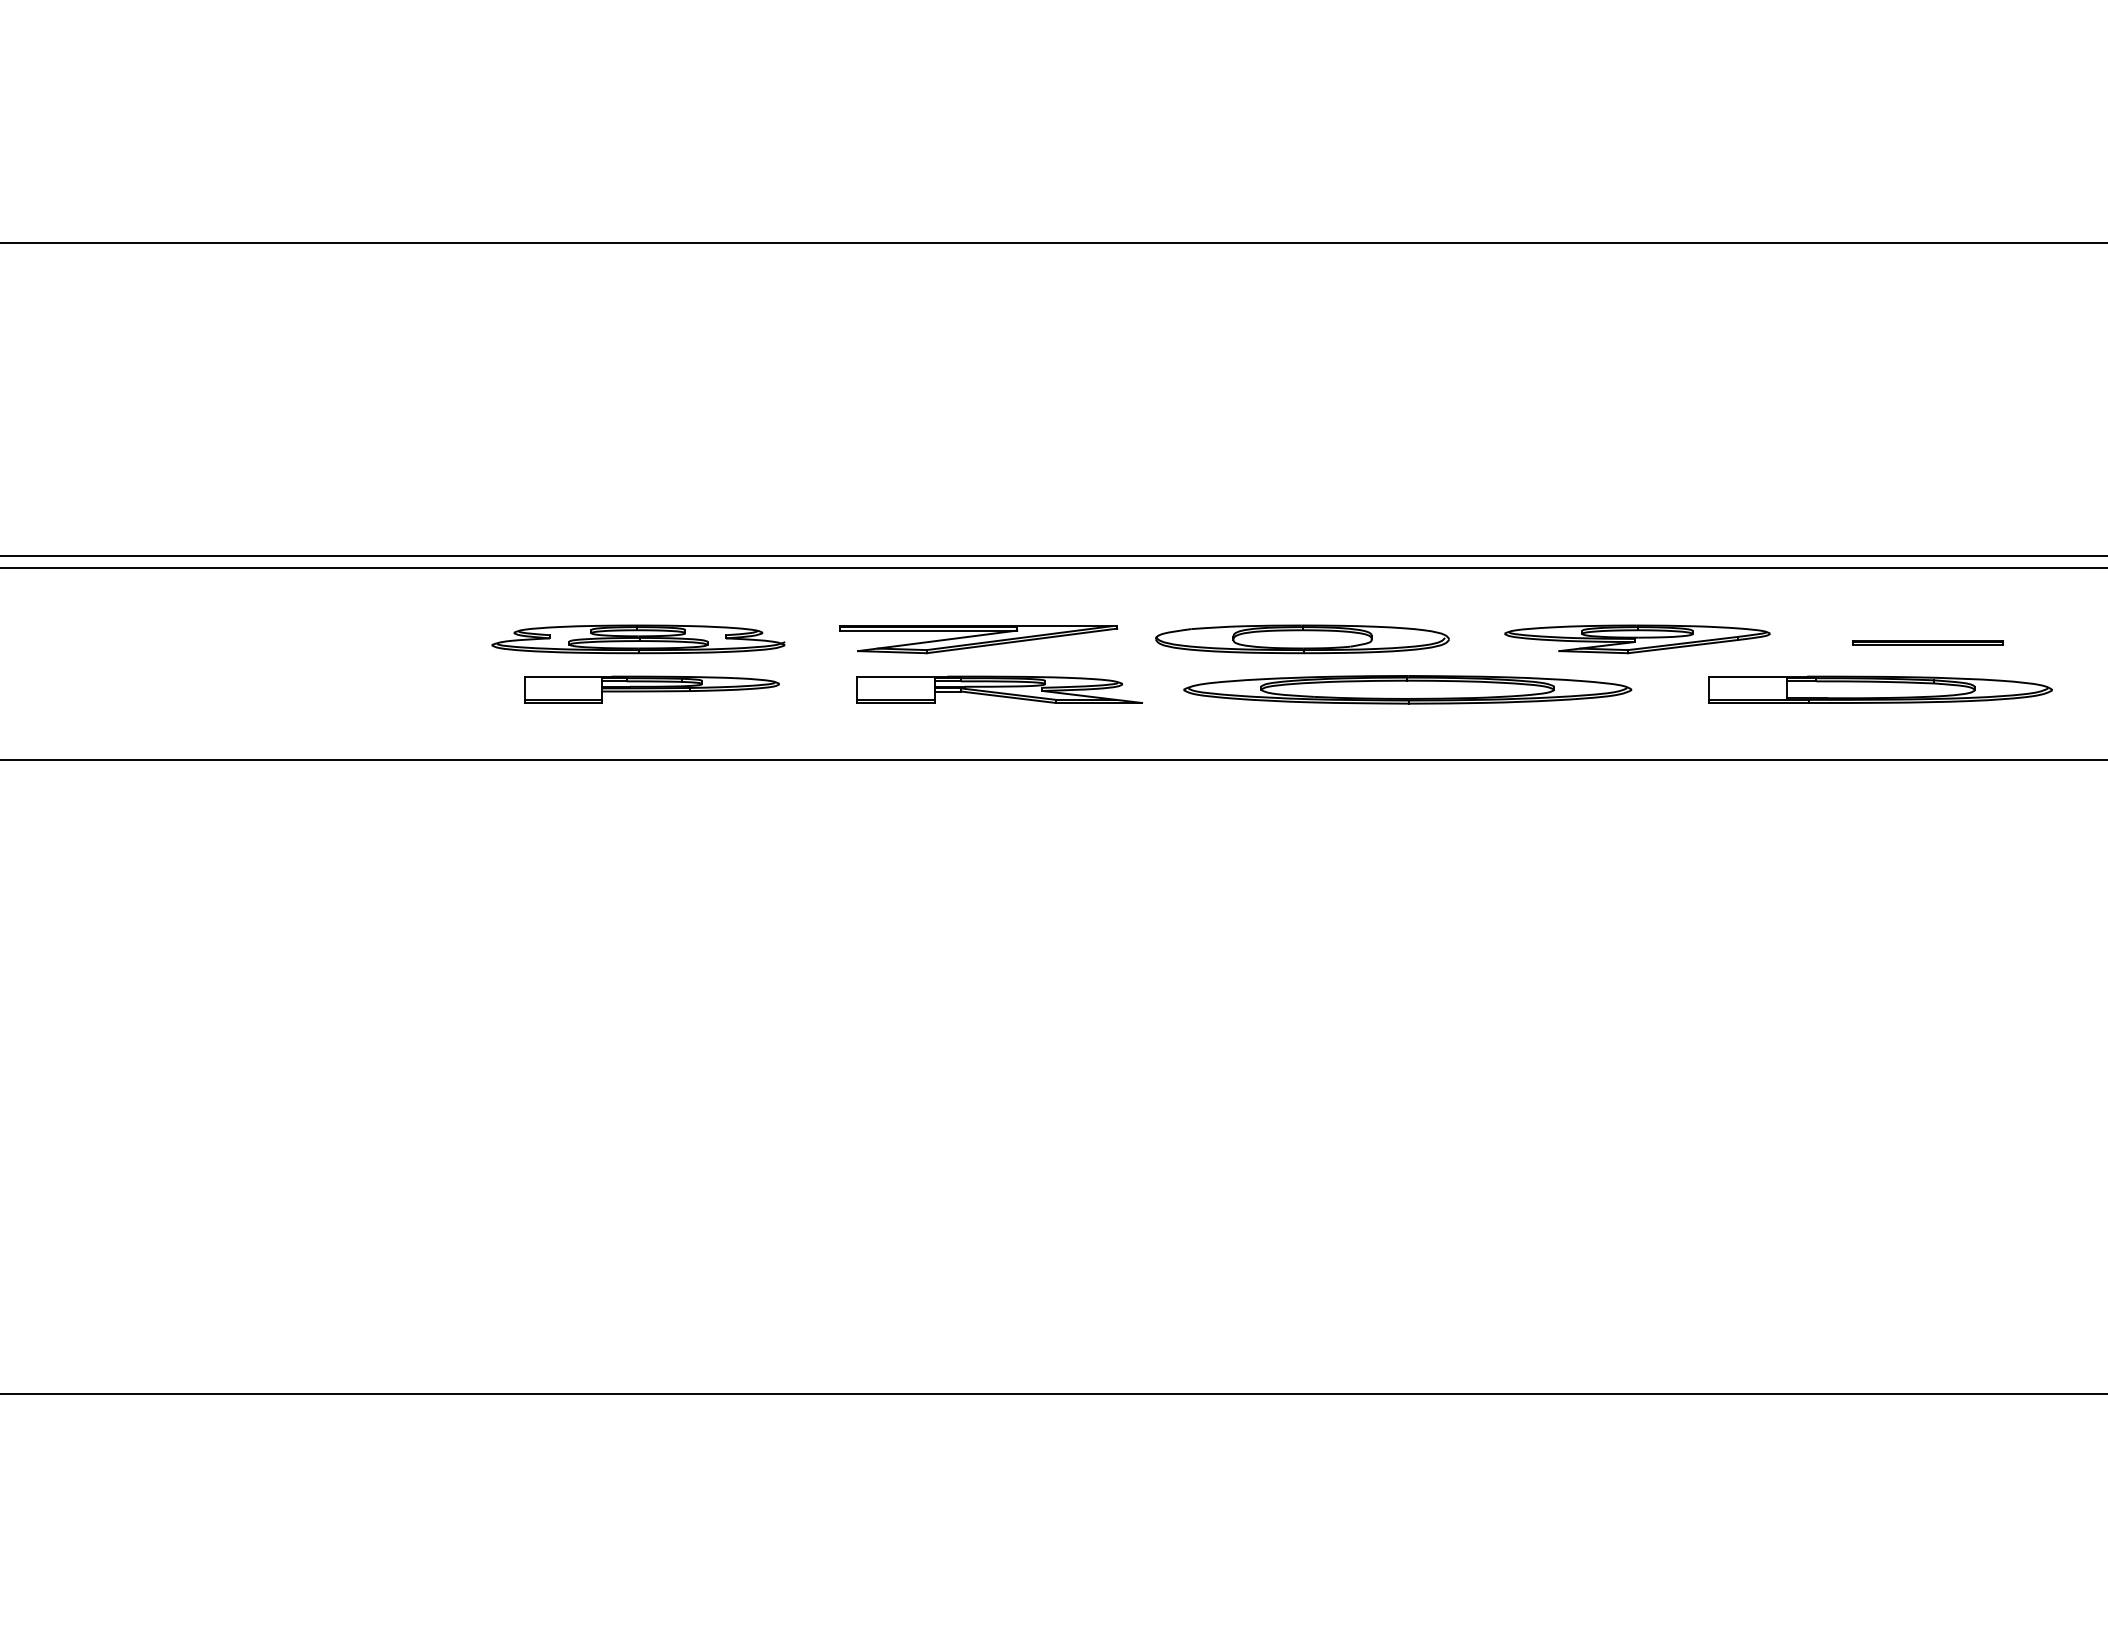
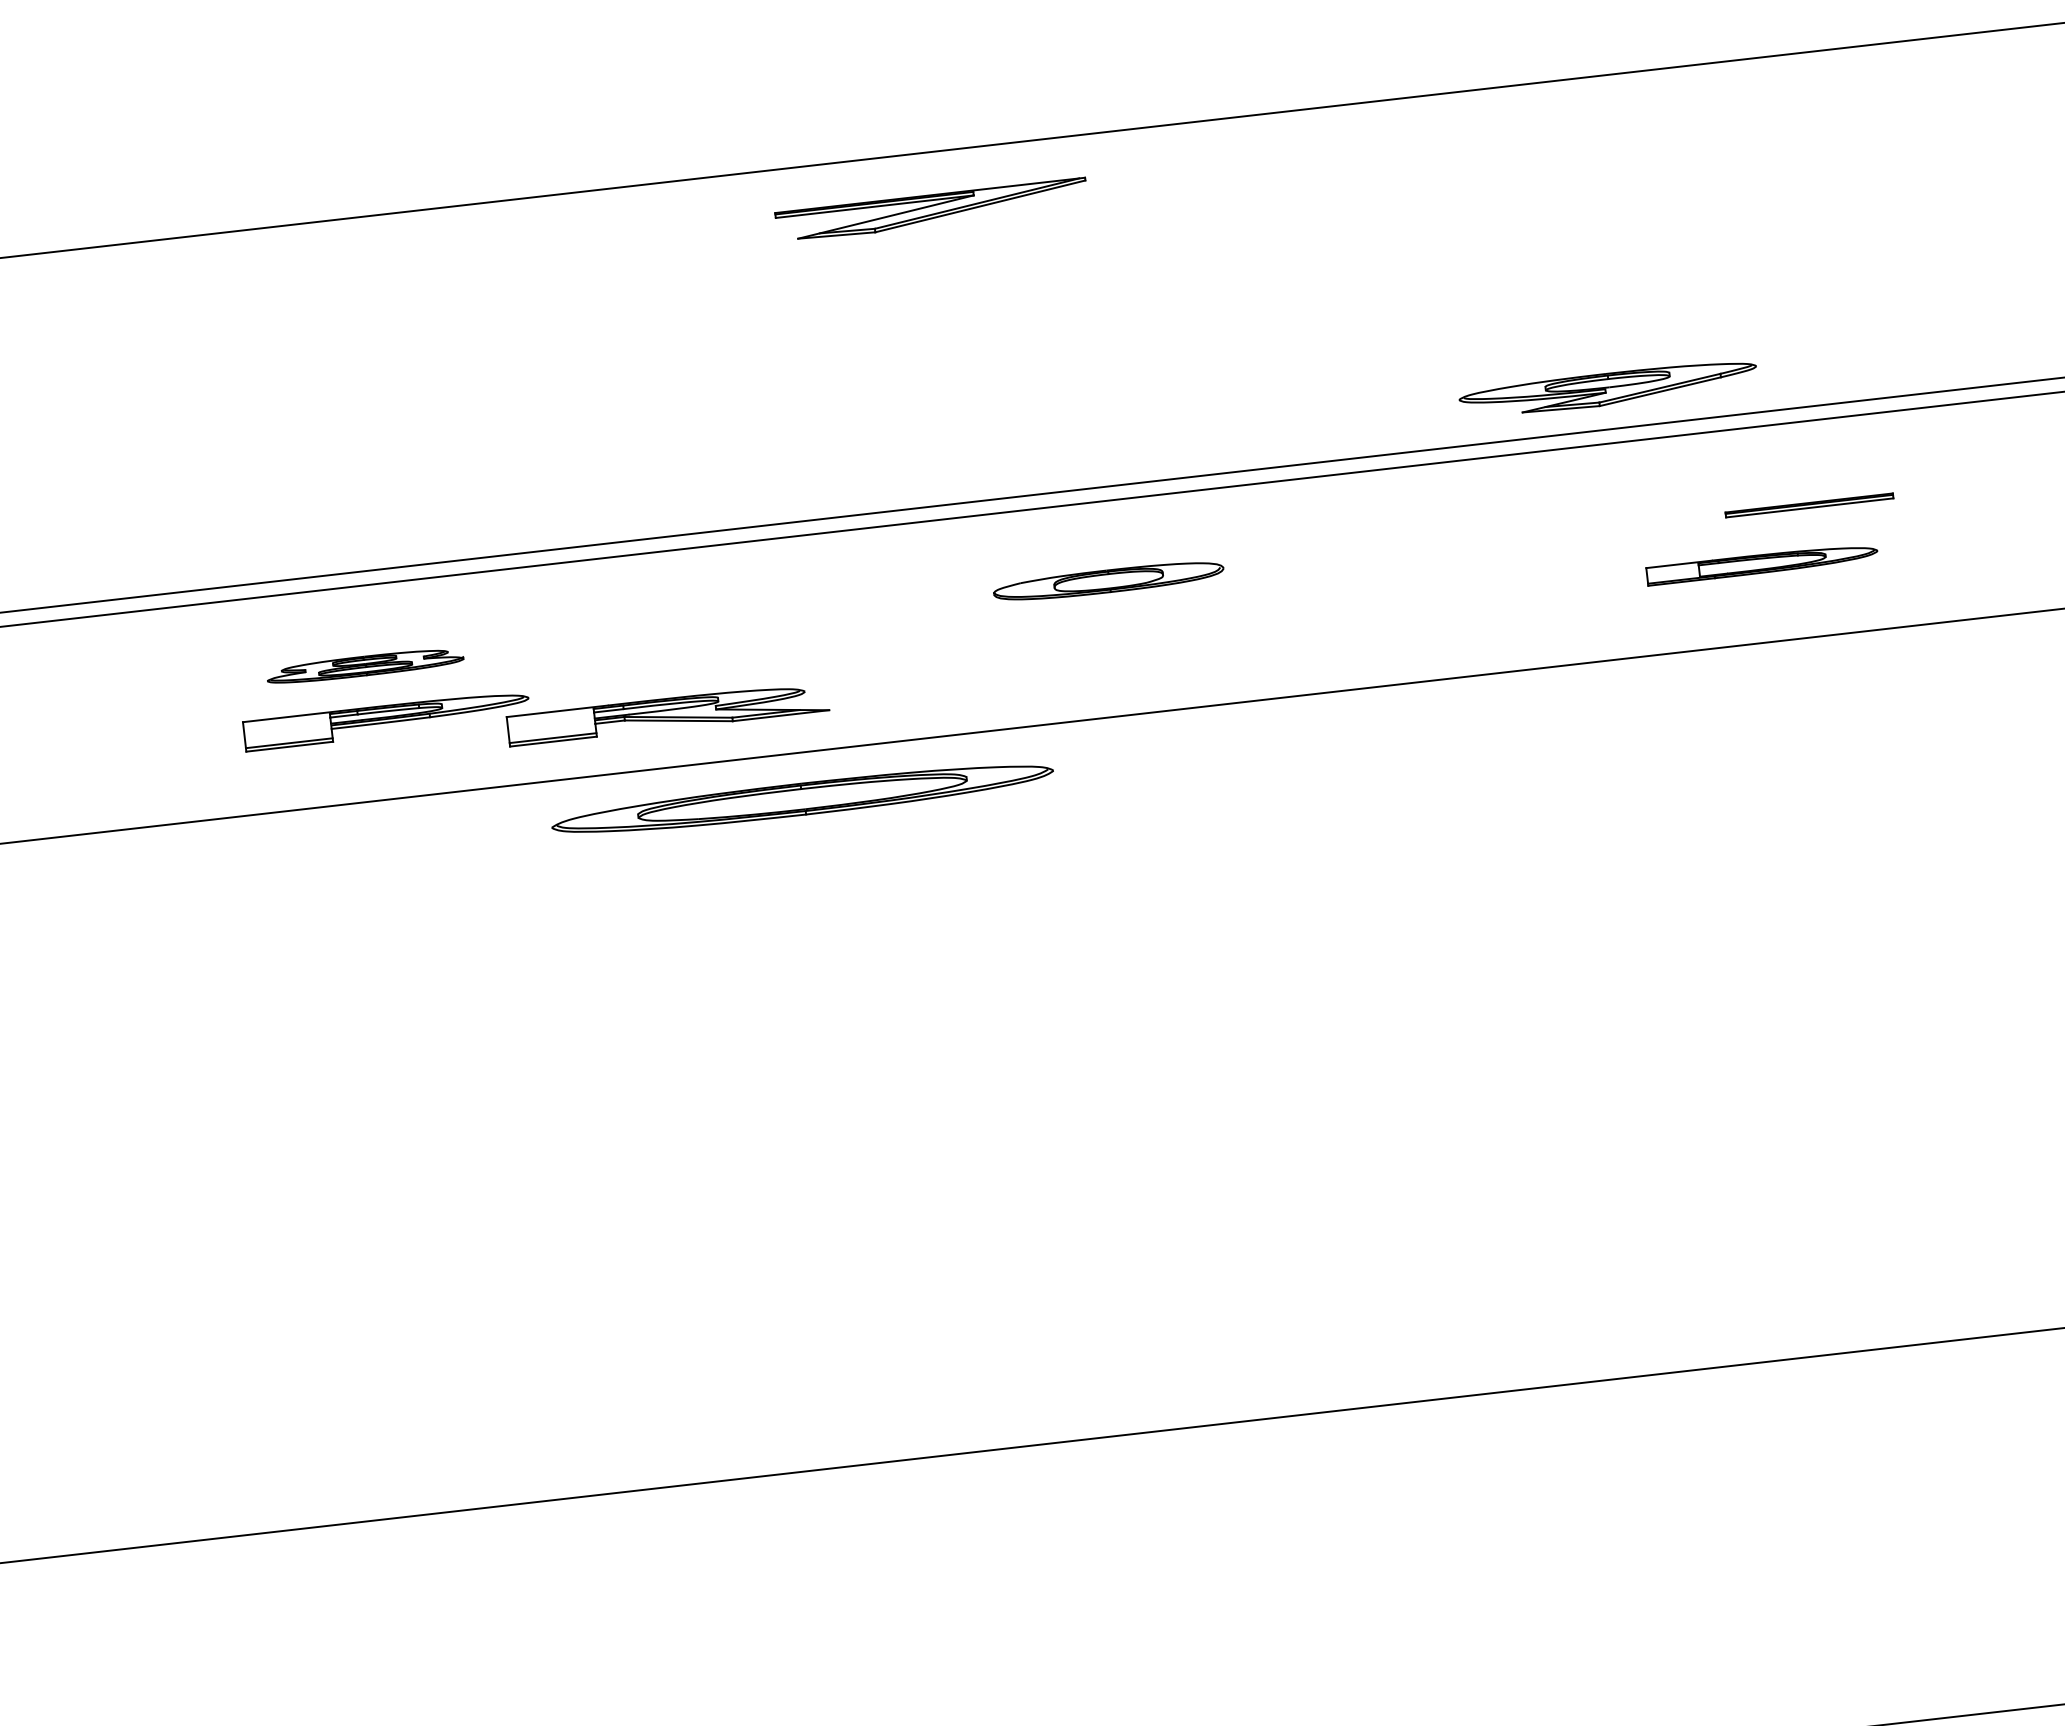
part: (638, 639) -> (365, 666), size x0.6
part: (978, 639) -> (931, 210), moved
part: (1302, 639) -> (1108, 581), size x0.7
part: (1637, 639) -> (1608, 389), moved
part: (999, 689) -> (667, 713), moved
part: (1407, 689) -> (802, 798), moved
part: (1880, 689) -> (1762, 563), size x0.6

